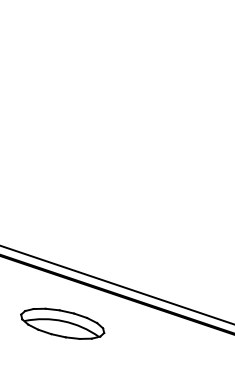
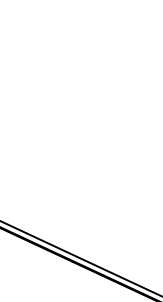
part: (62, 322) -> (38, 277), removed

